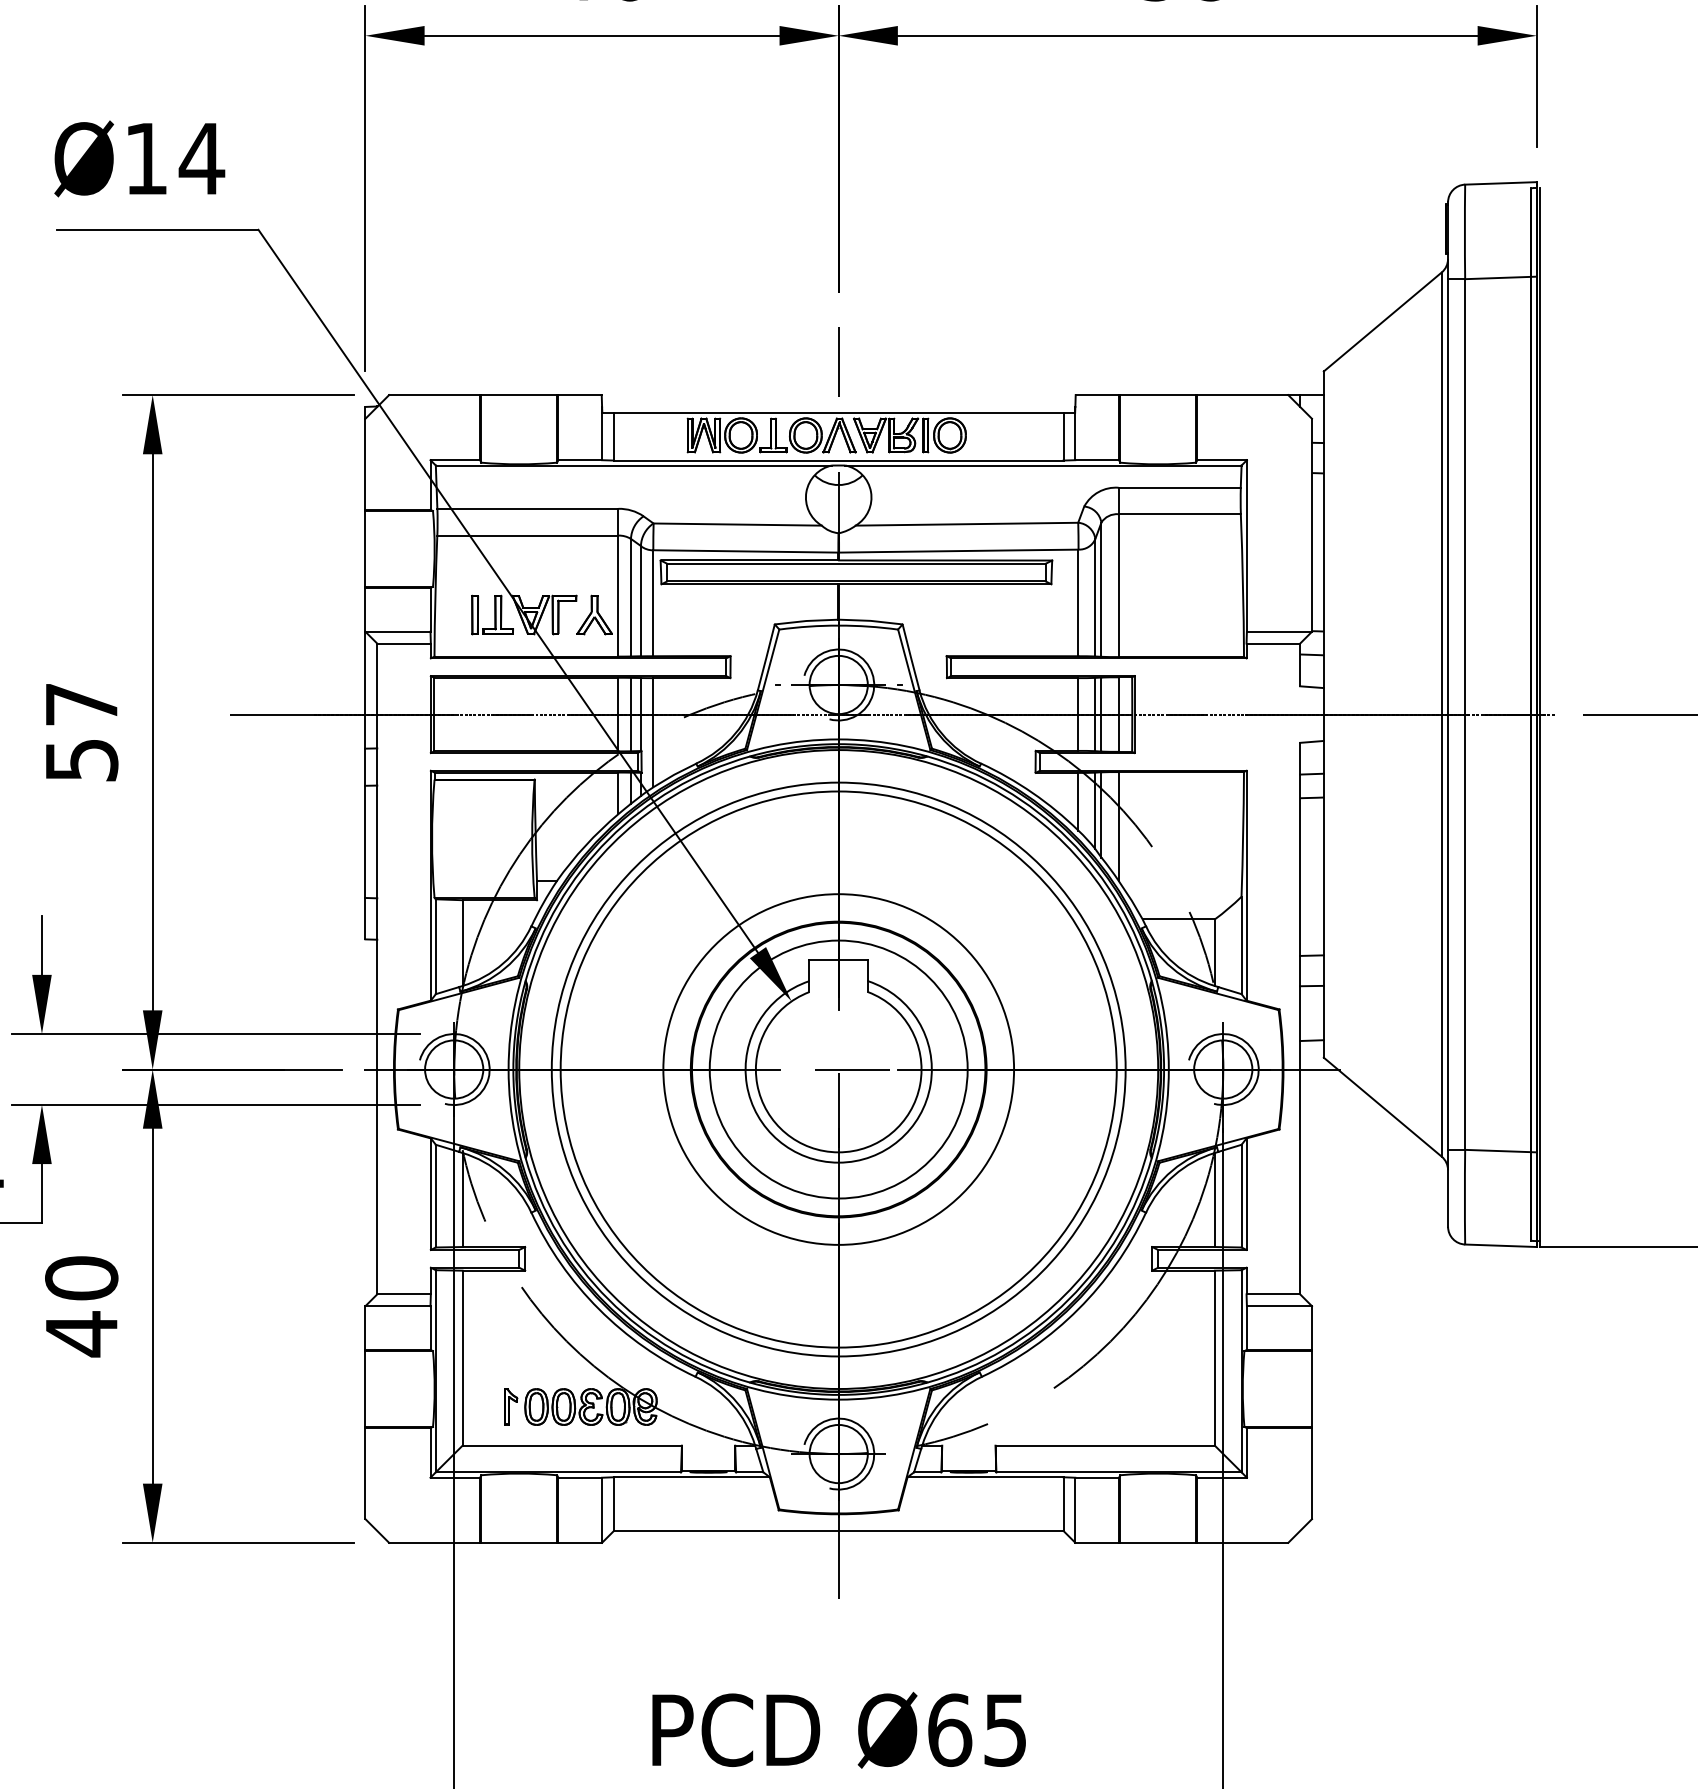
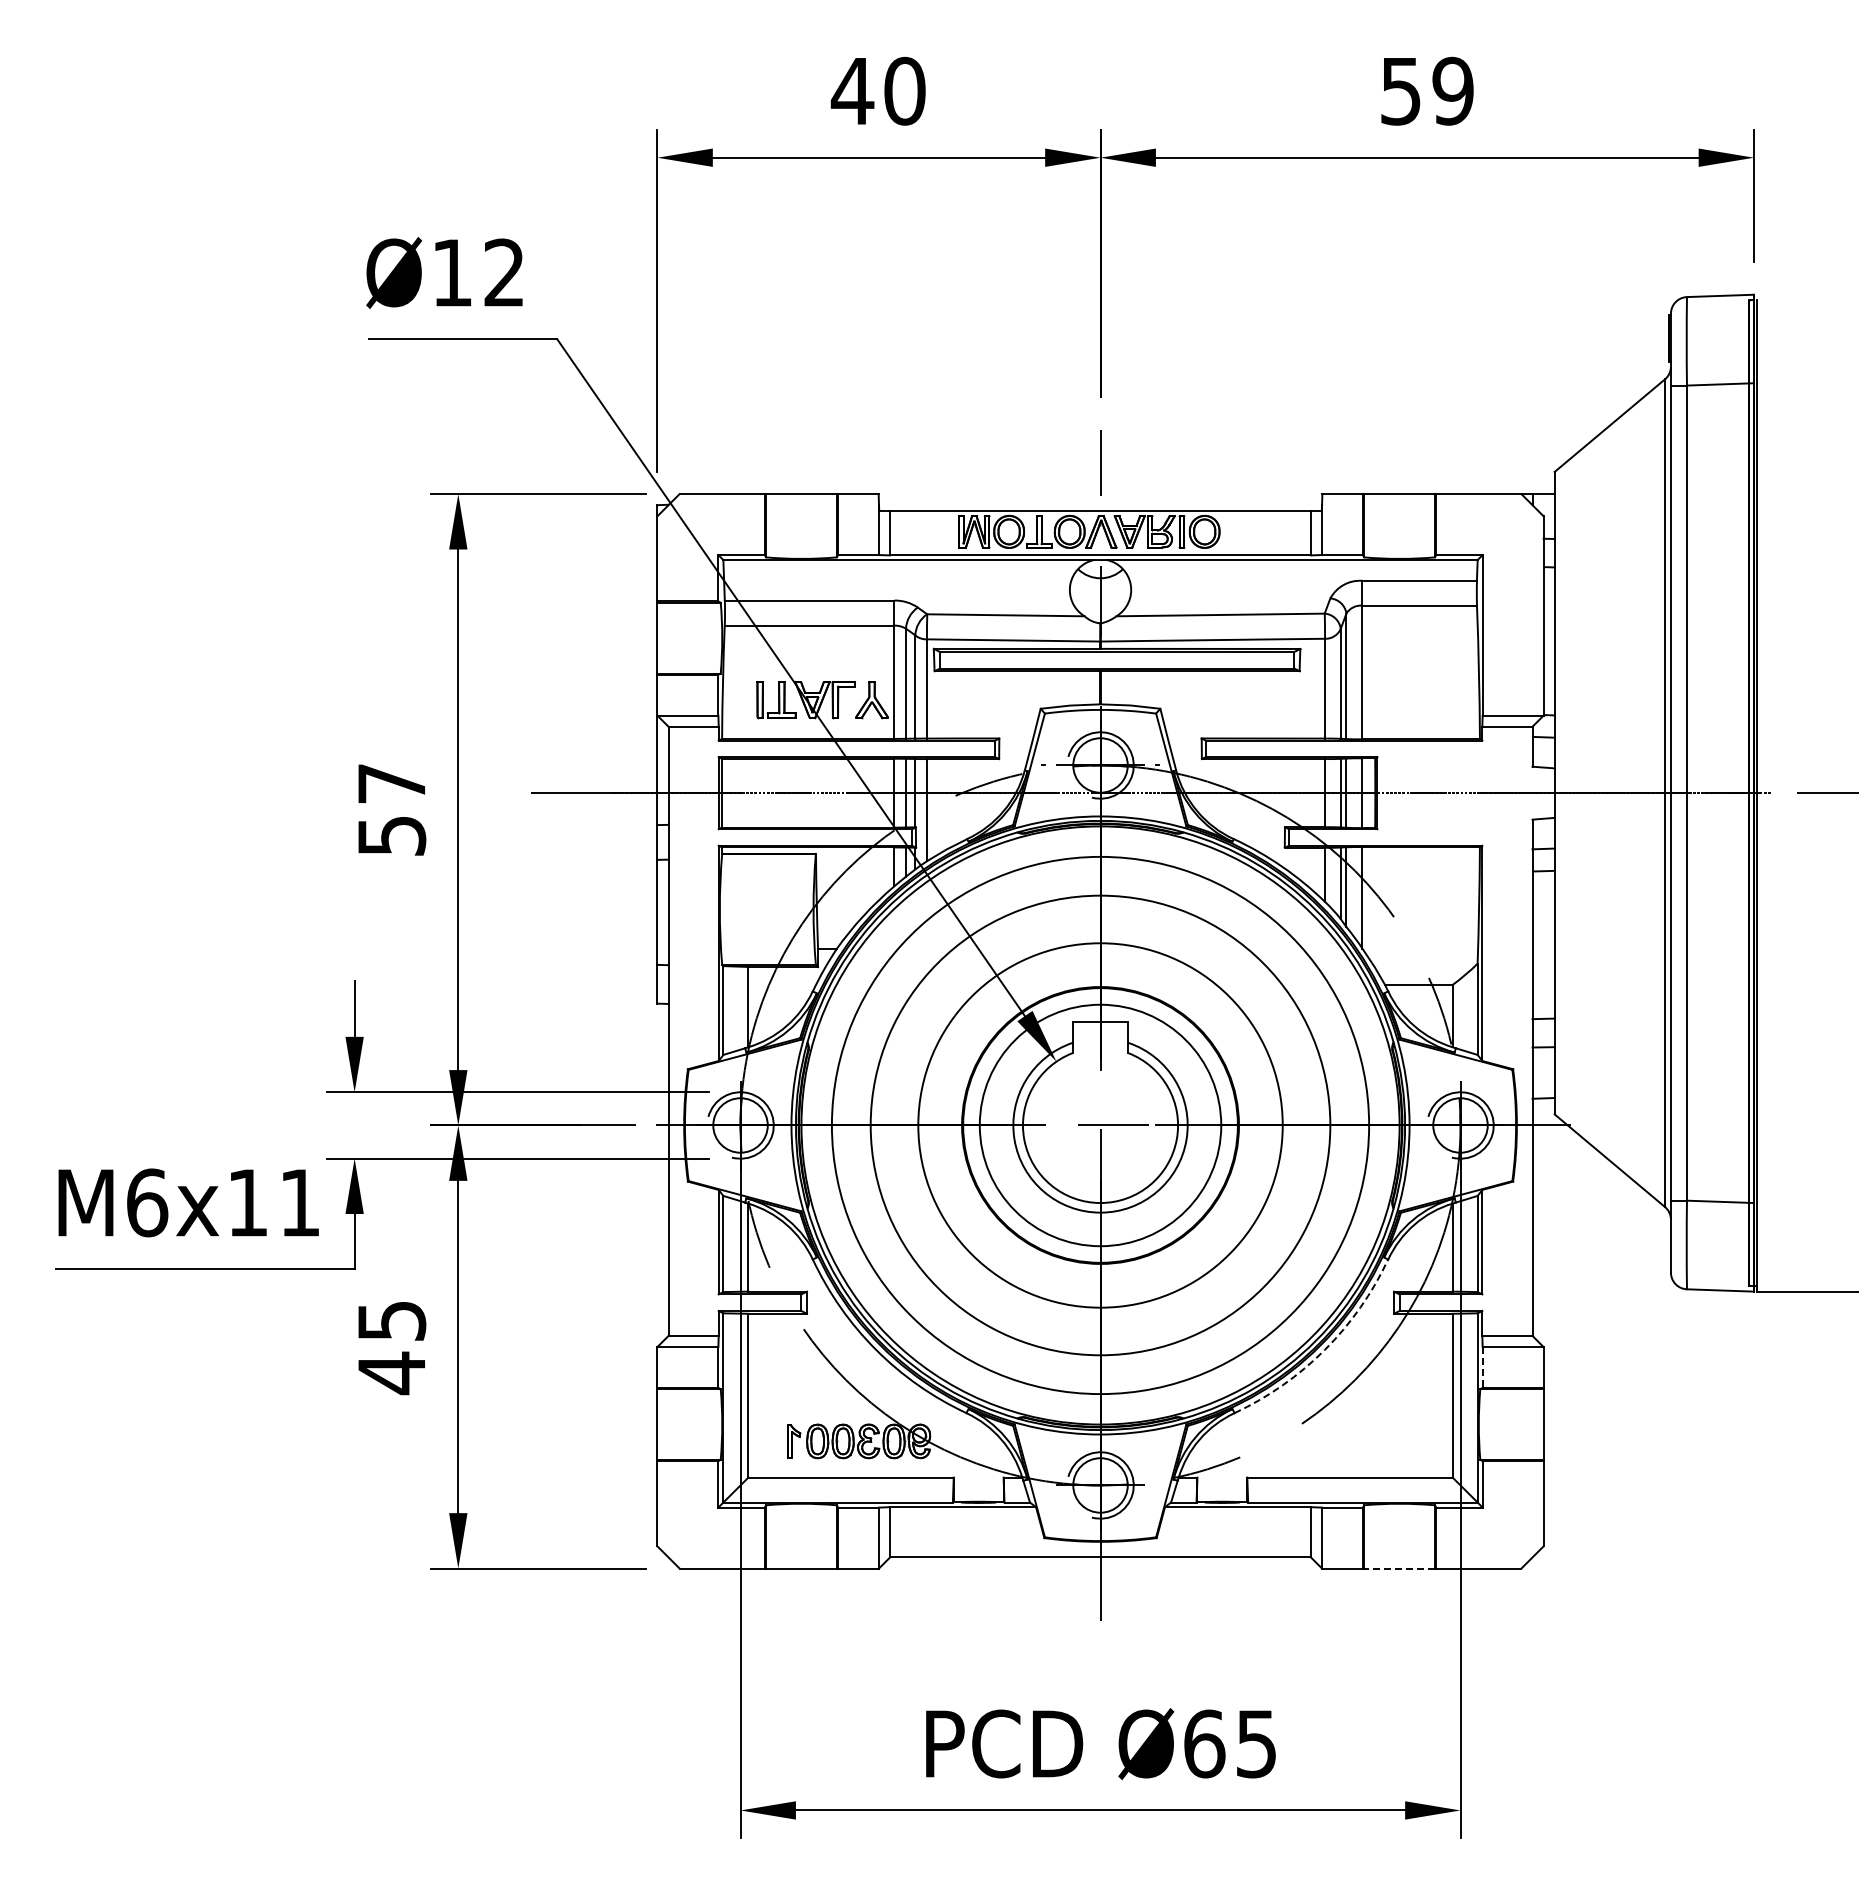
text: (202, 158) -> (504, 272), Ø14 -> Ø12
circle: (838, 1069) -> (1100, 1125), size x0.7
circle: (838, 1069) -> (1100, 1125), size x1.4
text: (81, 1277) -> (391, 1320), 40 -> 45
arc: (1077, 1308) -> (1324, 1349), solid -> dashed
line: (1246, 1328) -> (1482, 1367), solid -> dashed
line: (1158, 1542) -> (1399, 1568), solid -> dashed

